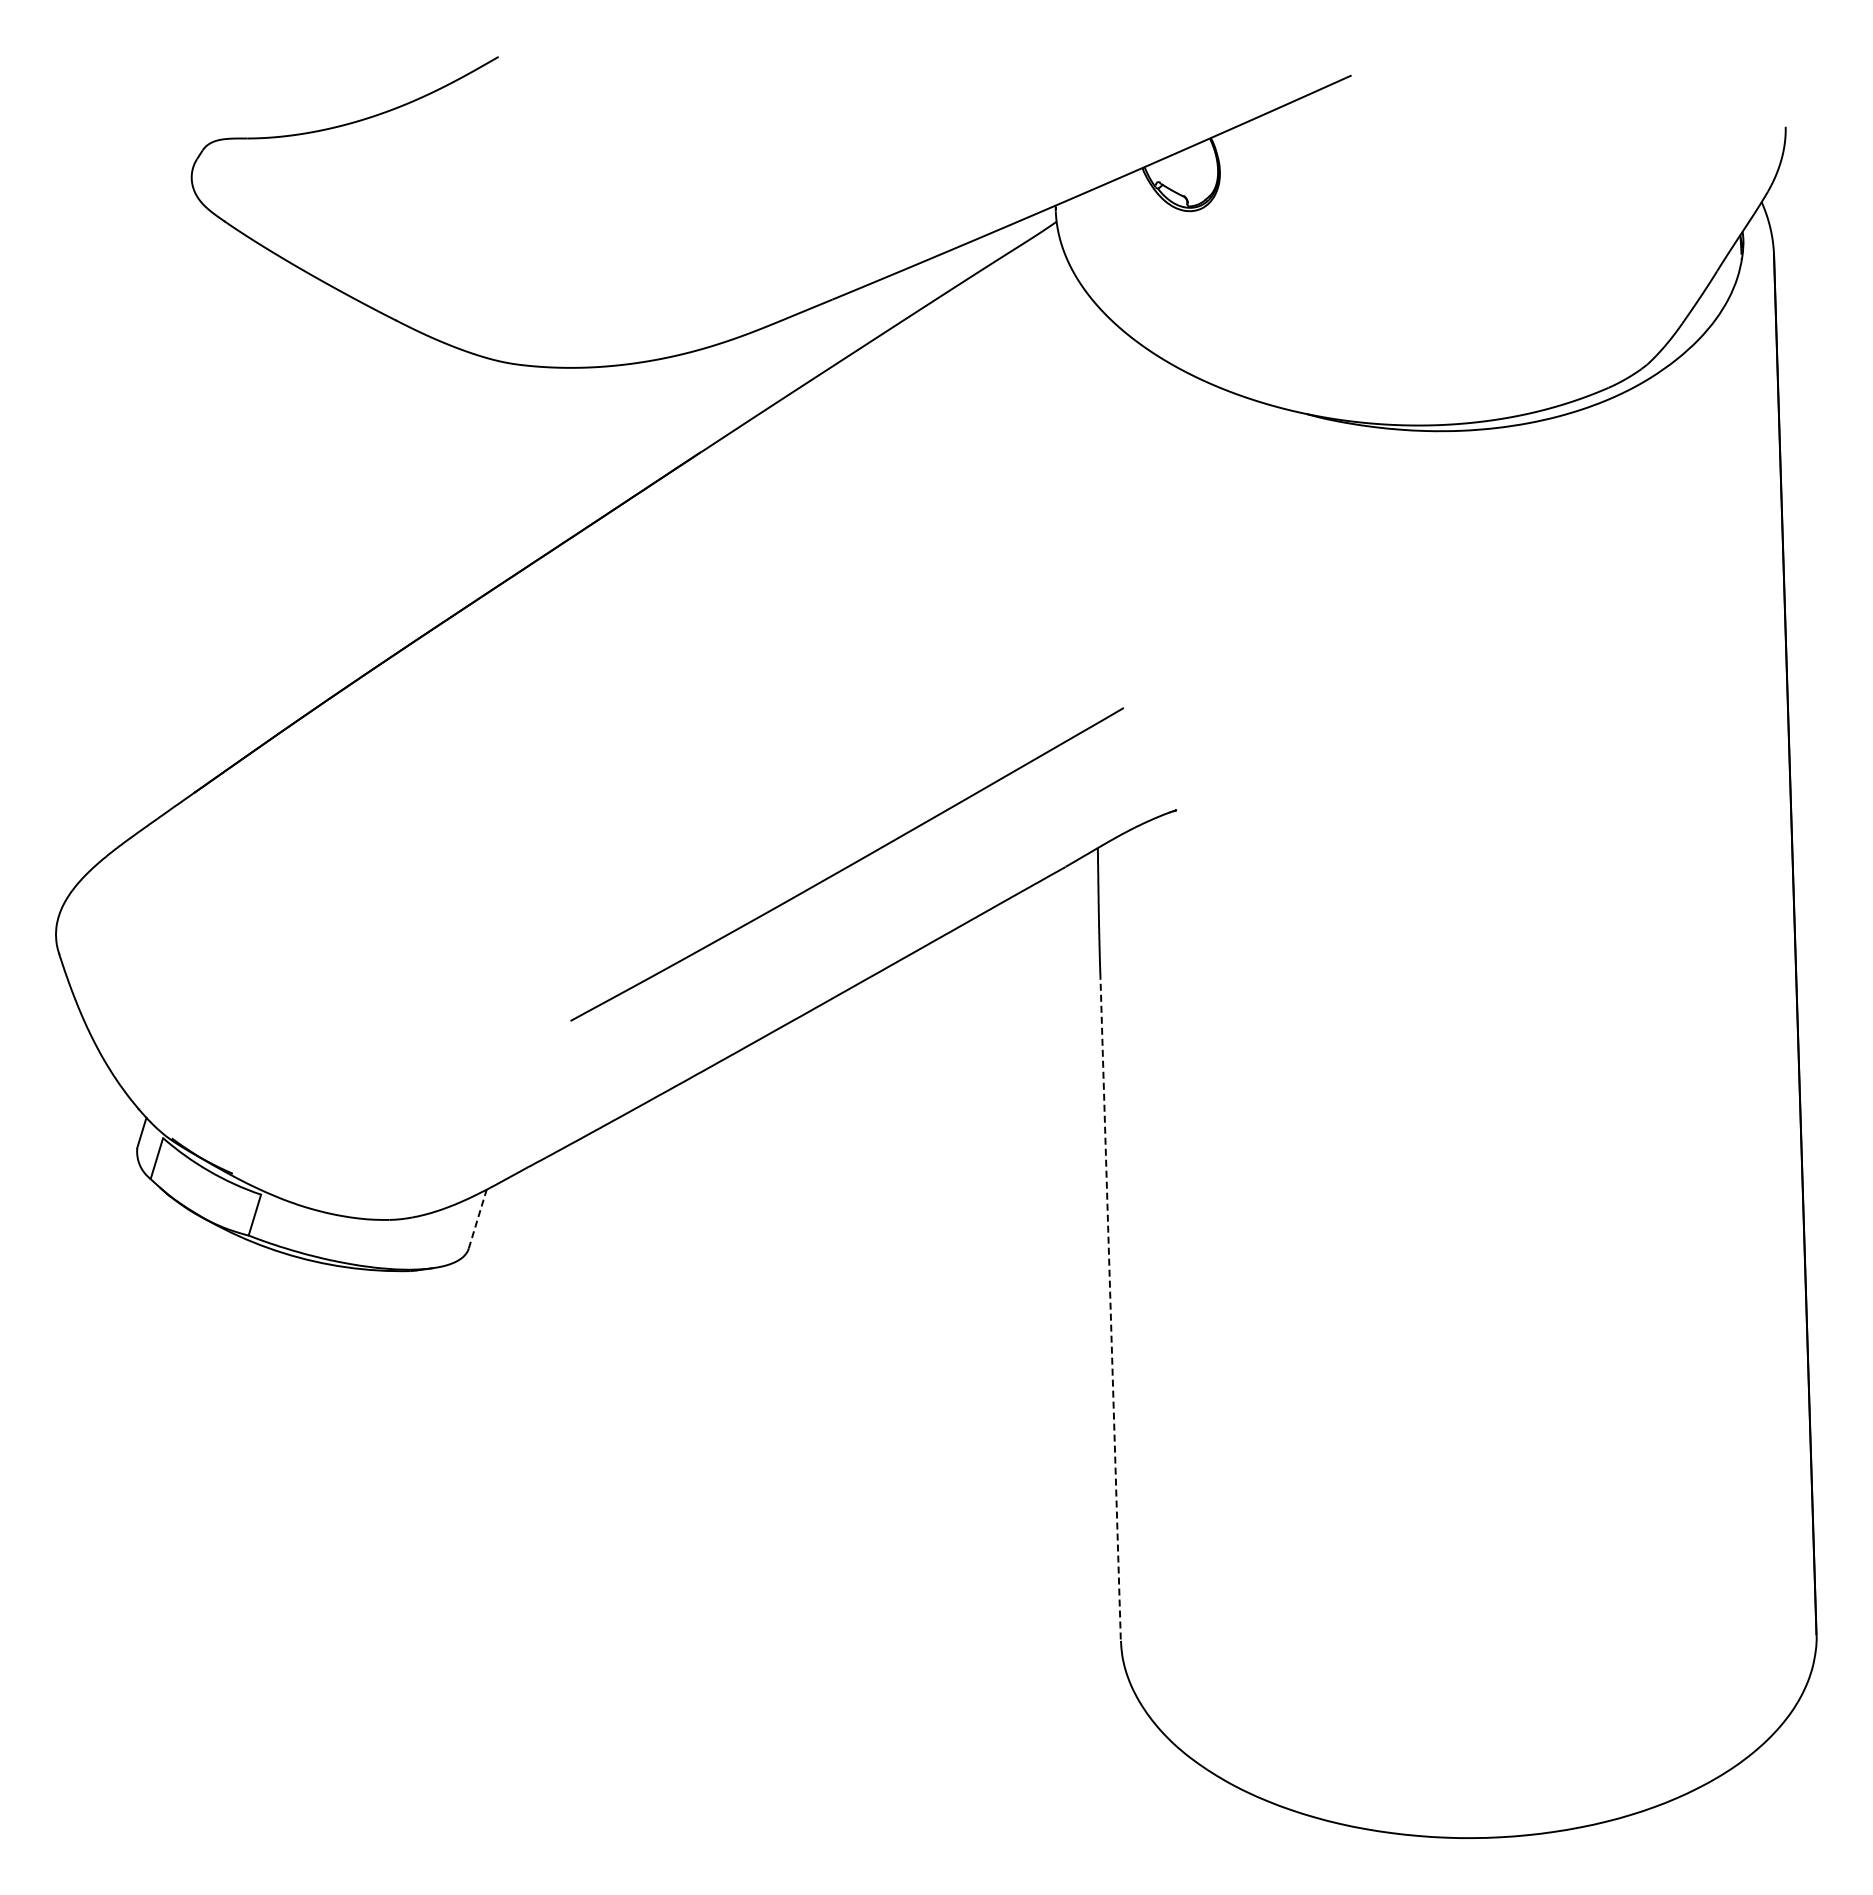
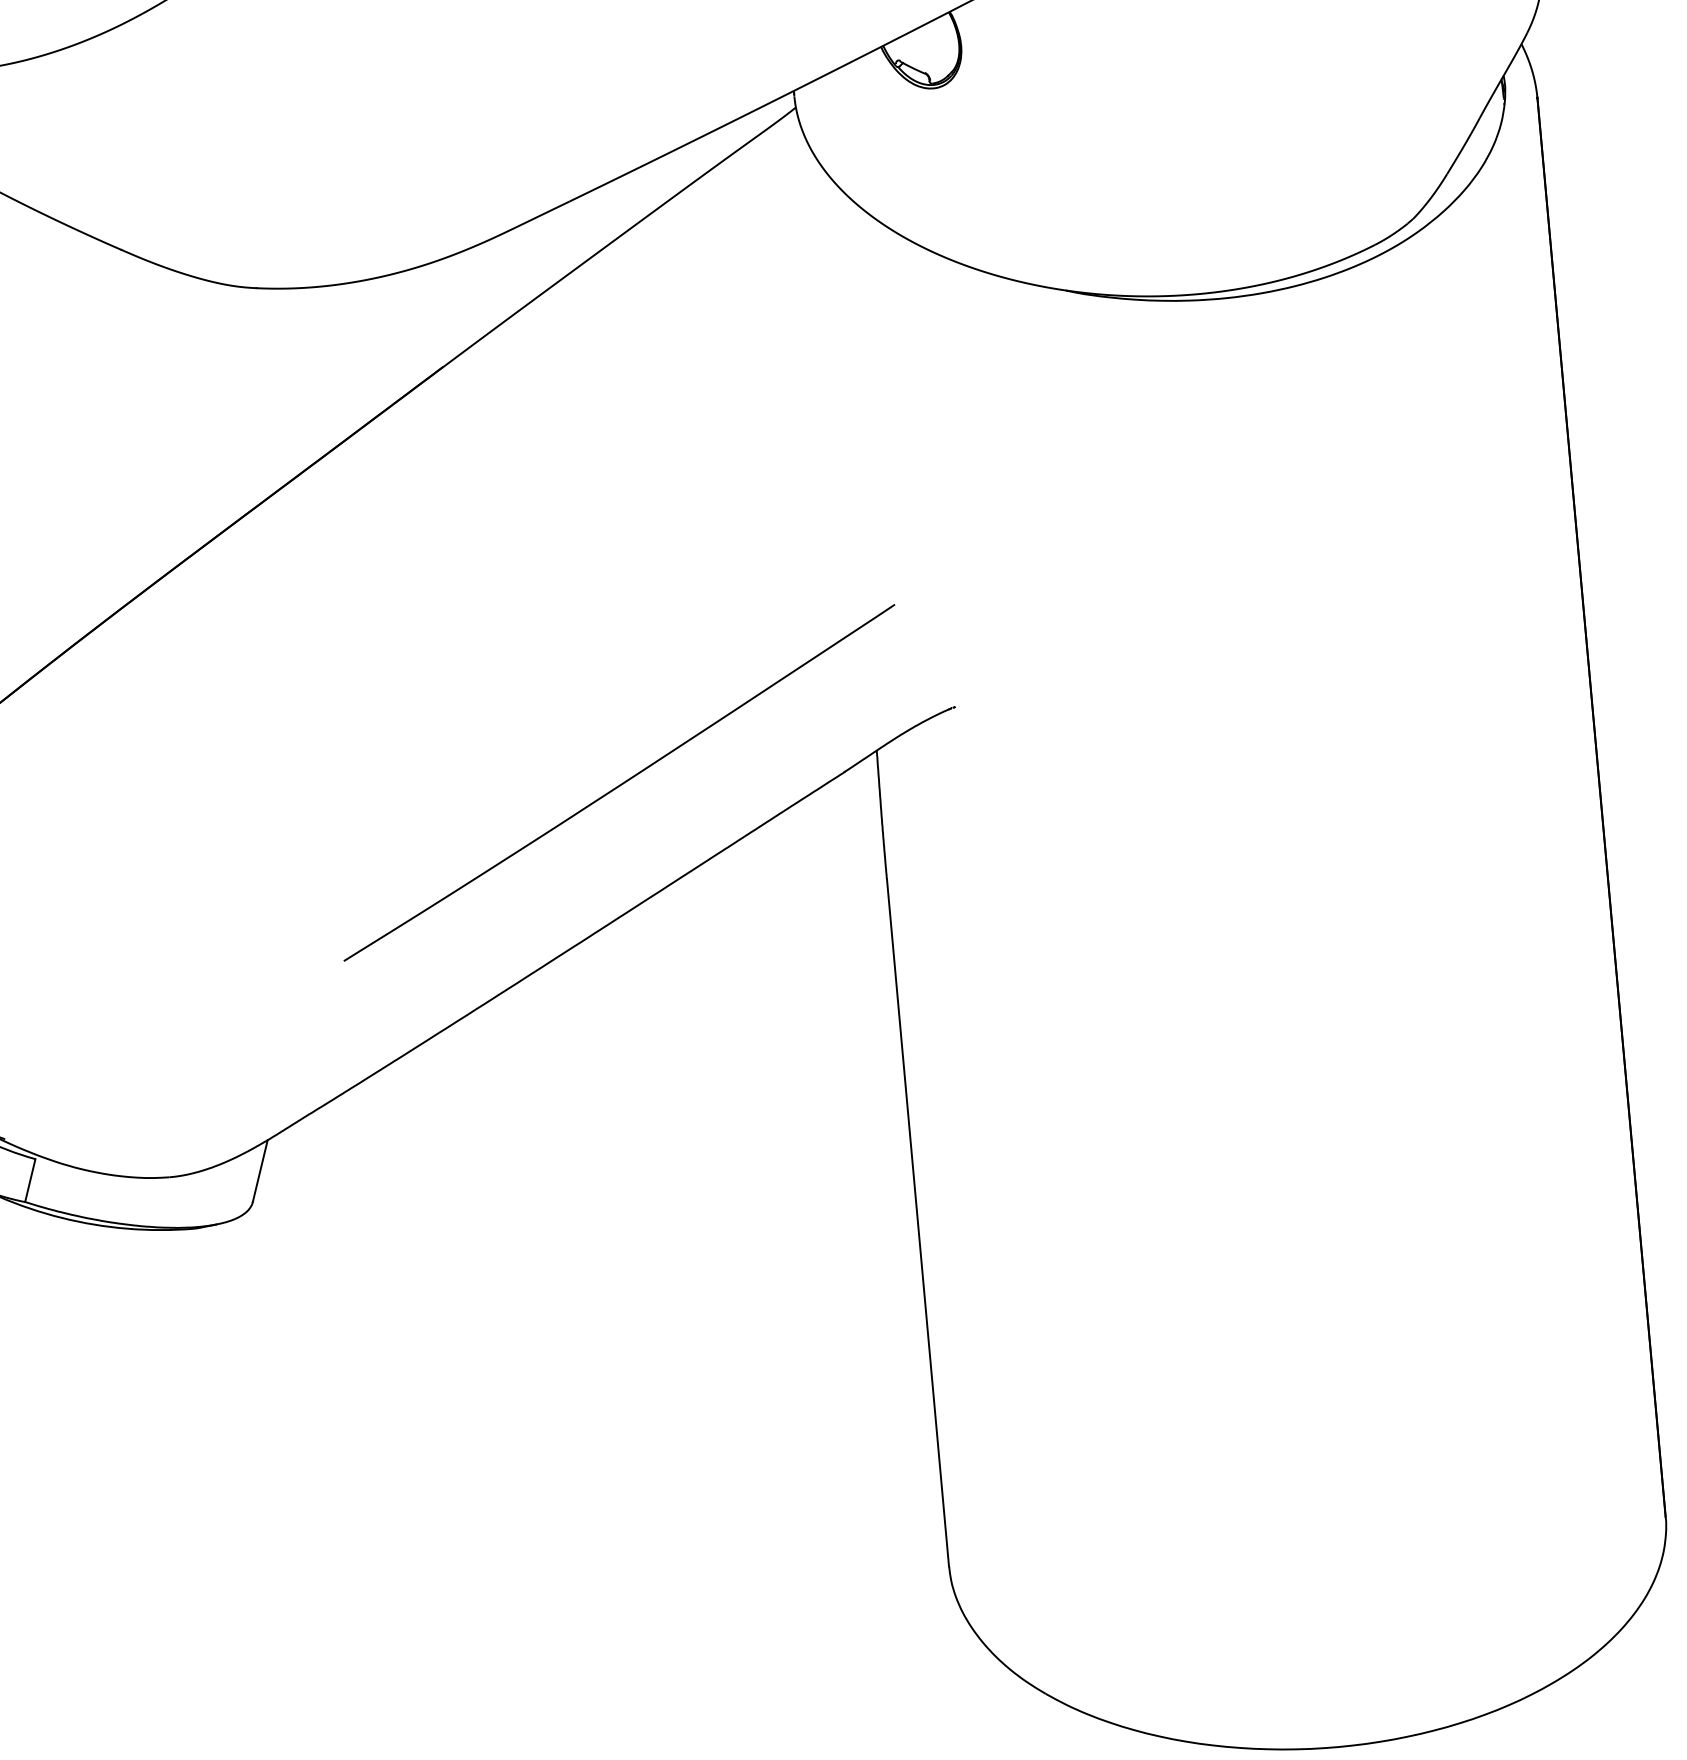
line: (477, 1219) -> (260, 1171), dashed -> solid
line: (1110, 1307) -> (917, 1223), dashed -> solid

